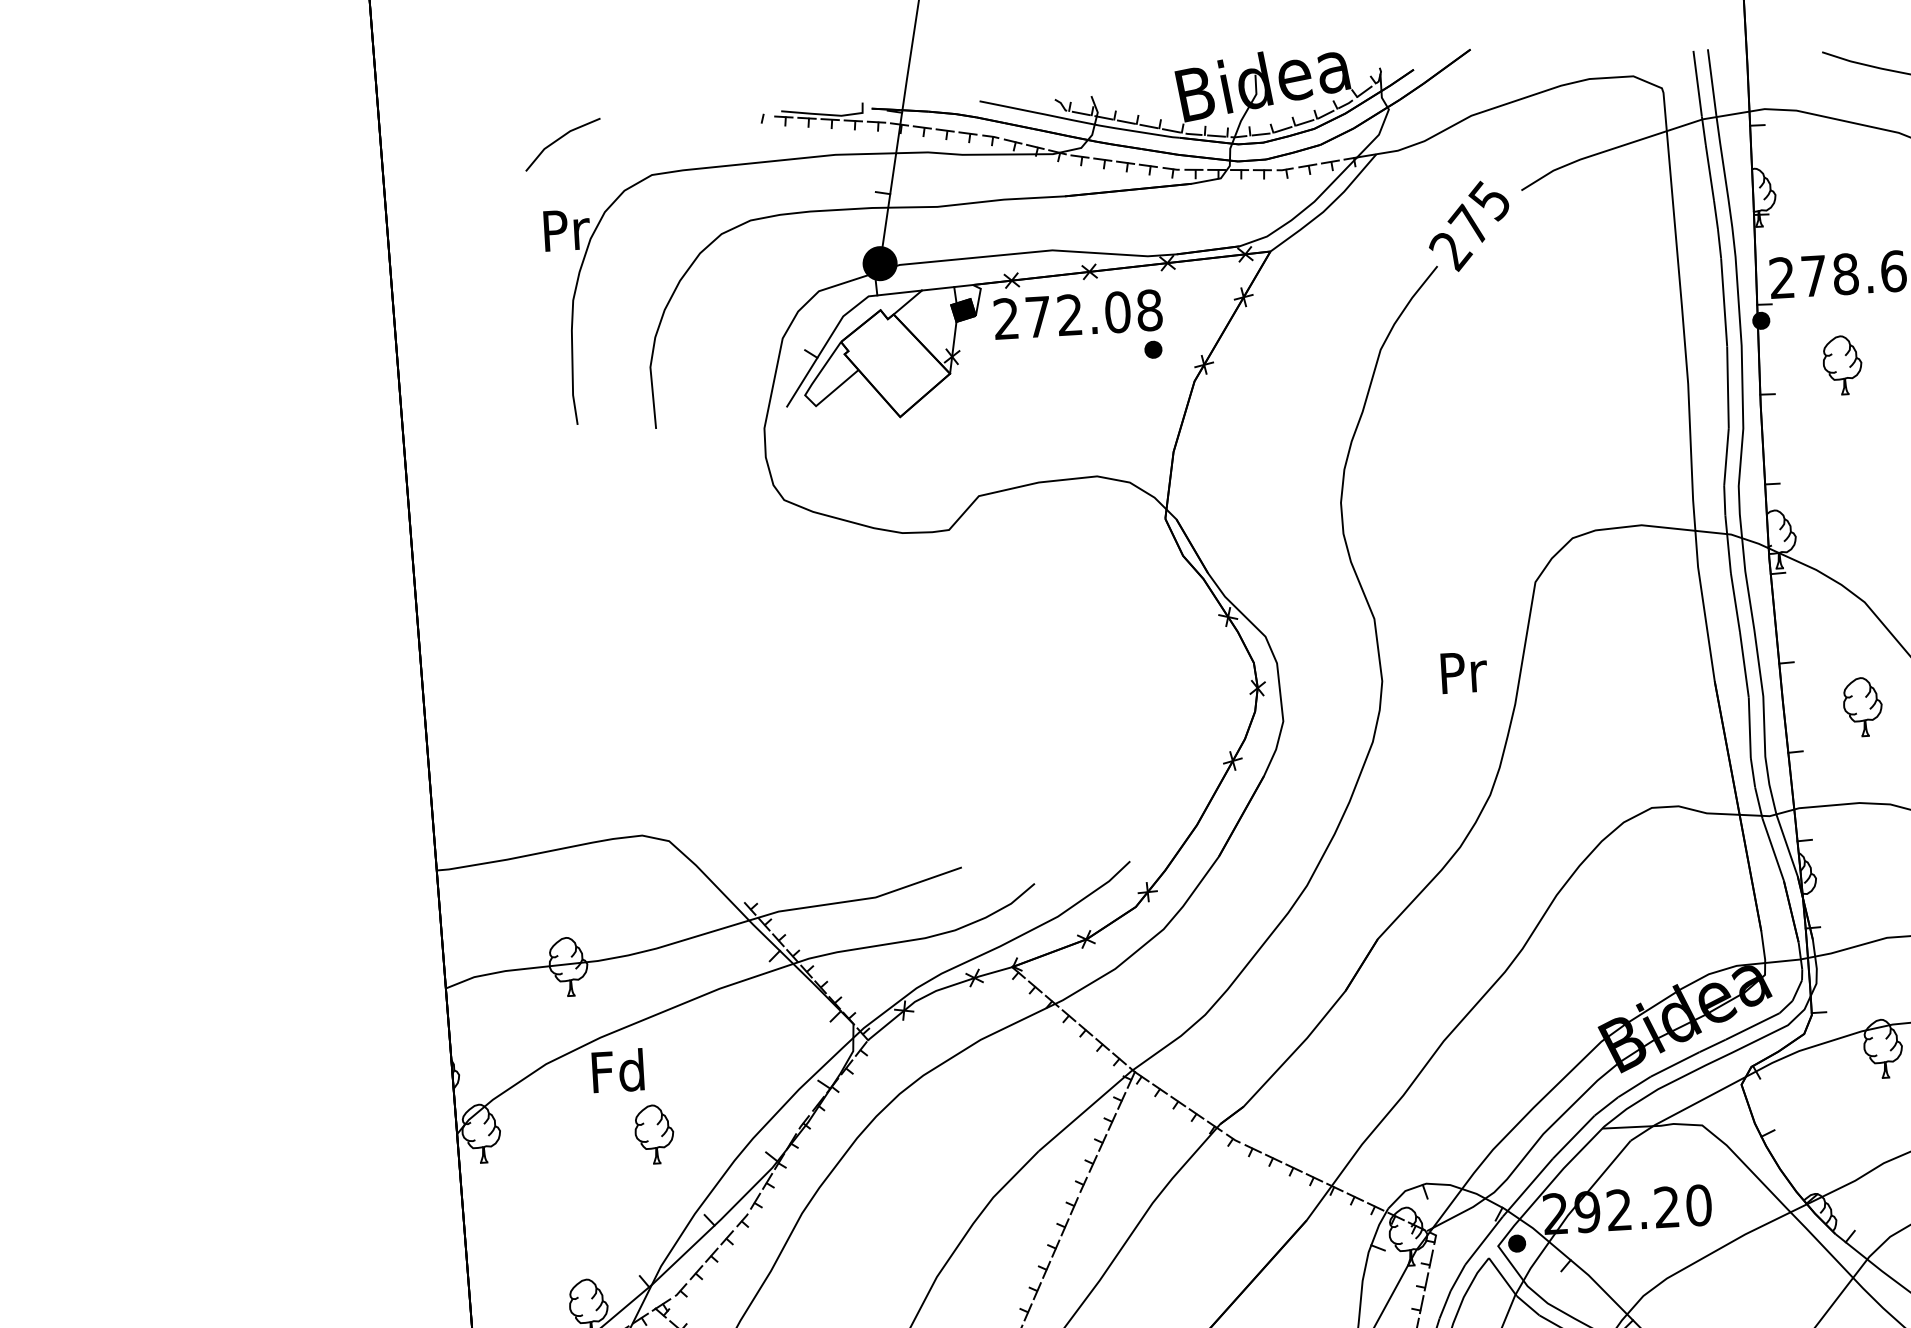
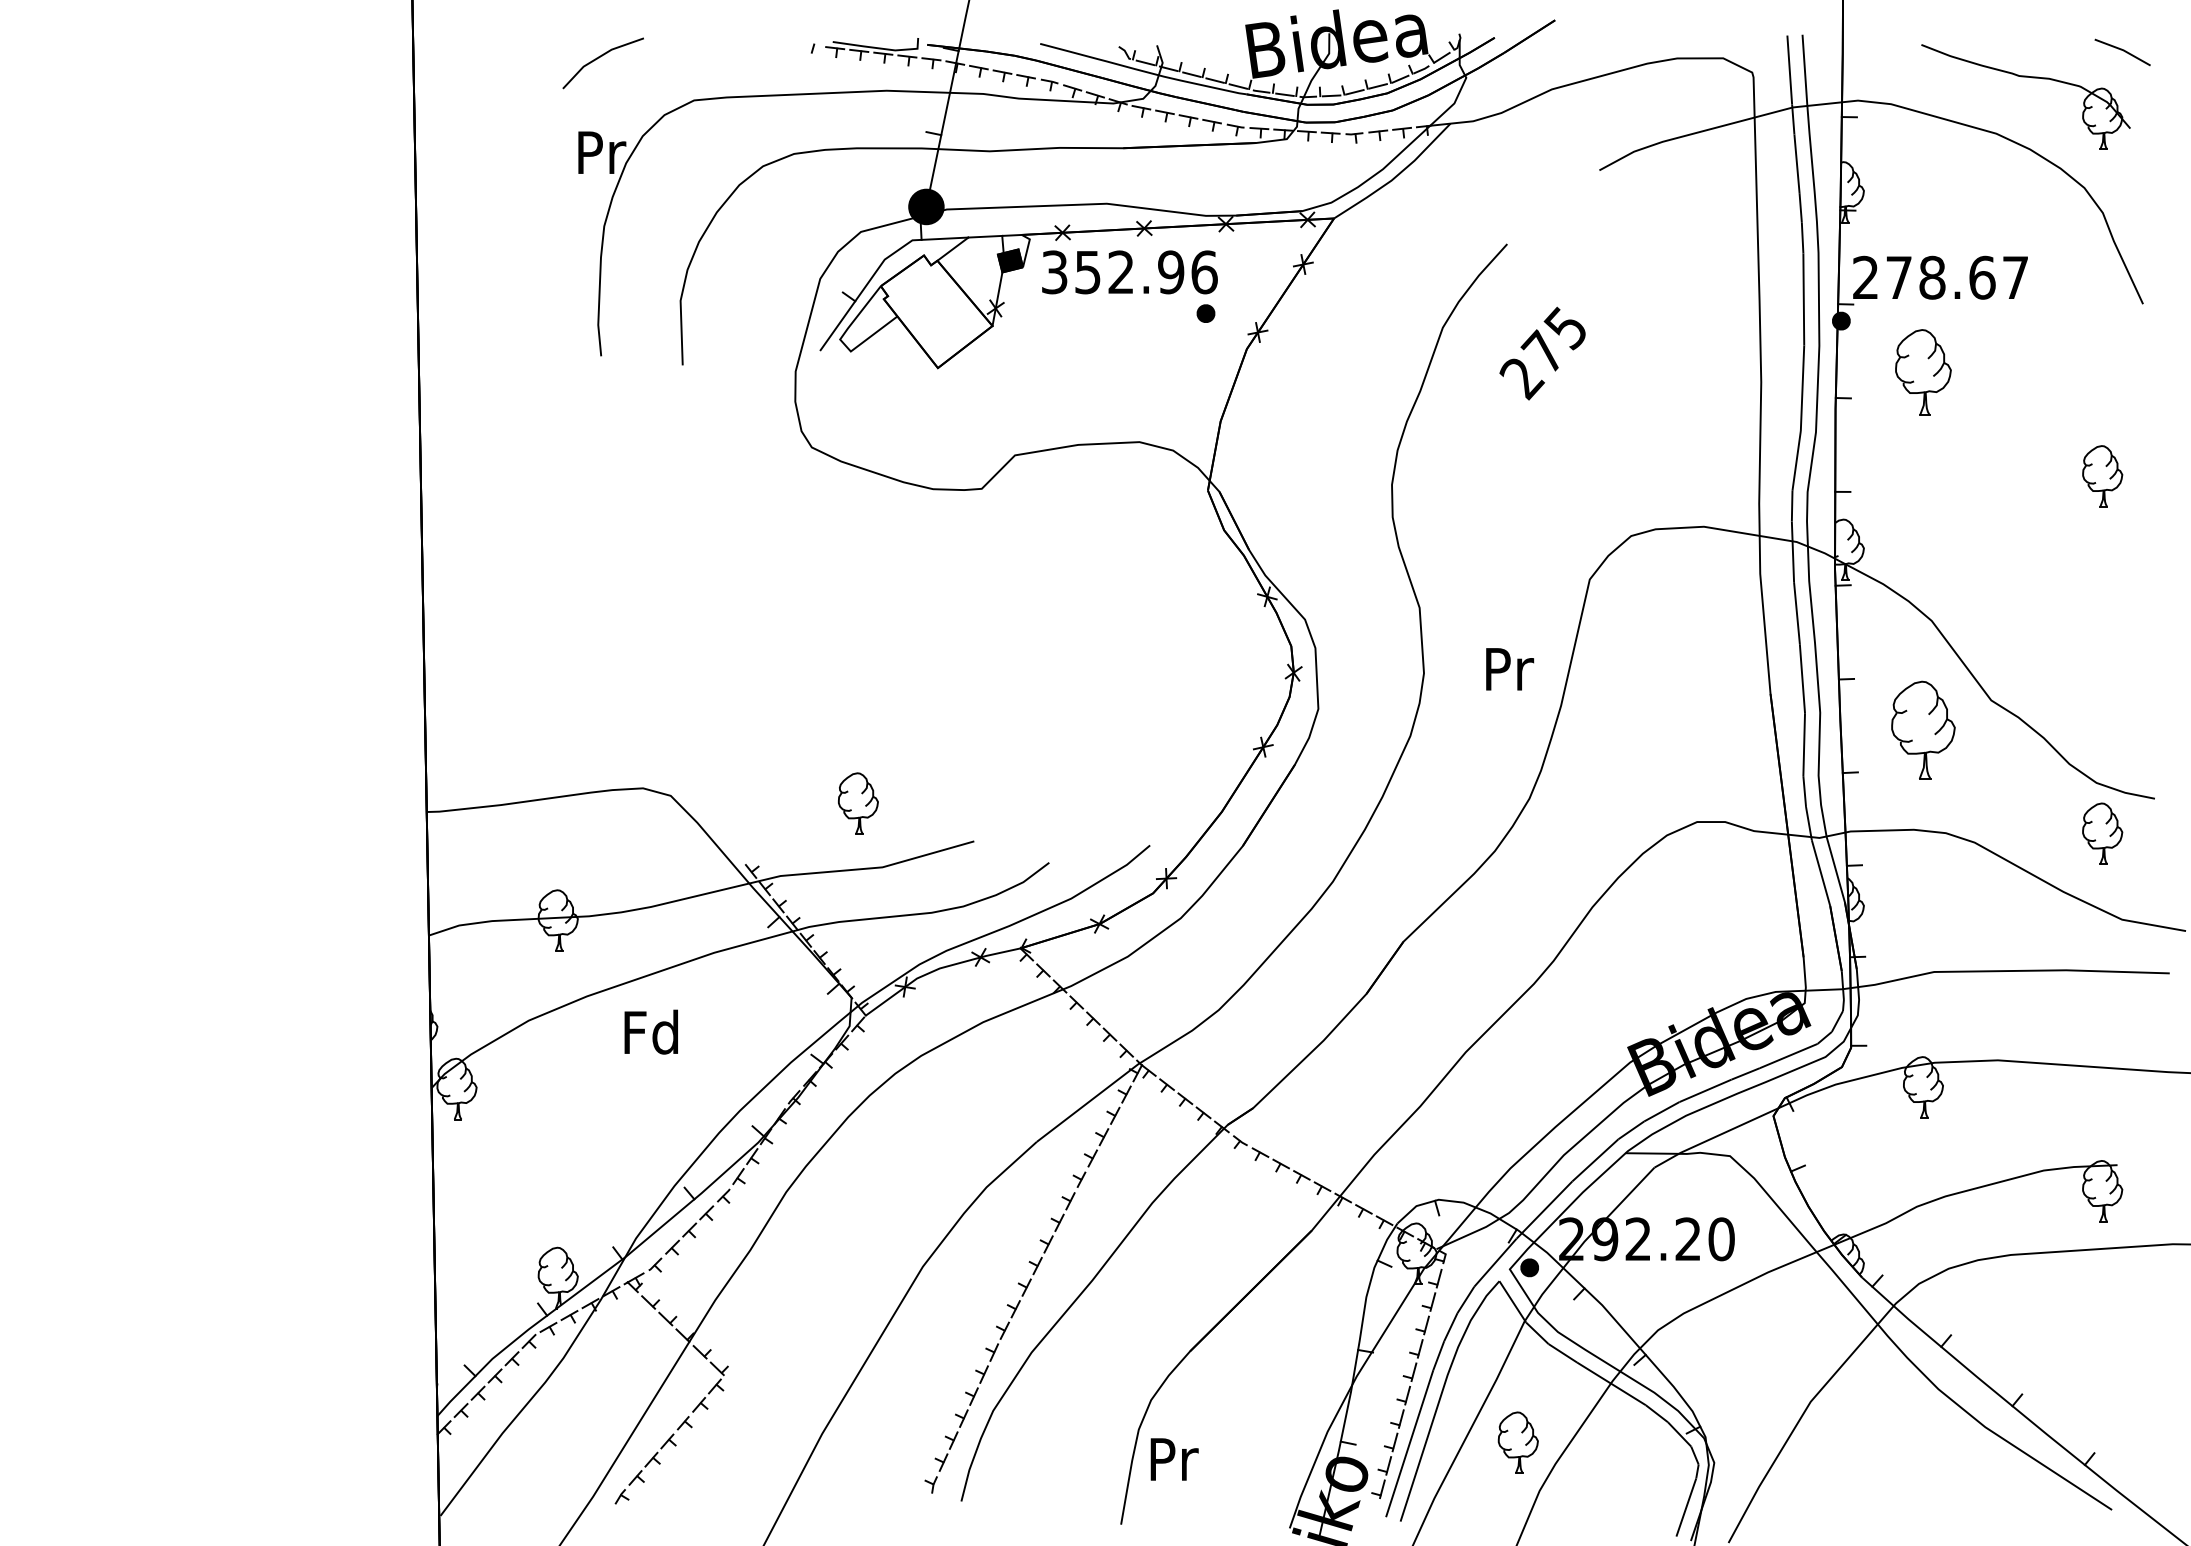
text: (1468, 226) -> (1542, 353), moved
text: (1077, 314) -> (1129, 272), 272.08 -> 352.96
part: (1842, 365) -> (1923, 372), size x1.4
part: (1863, 706) -> (1923, 729), size x1.6
text: (617, 1070) -> (650, 1031), moved
part: (654, 1134) -> (858, 803), moved

